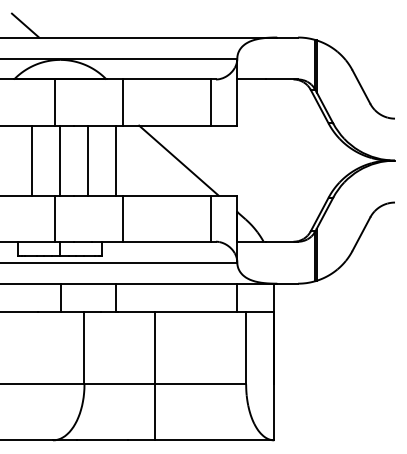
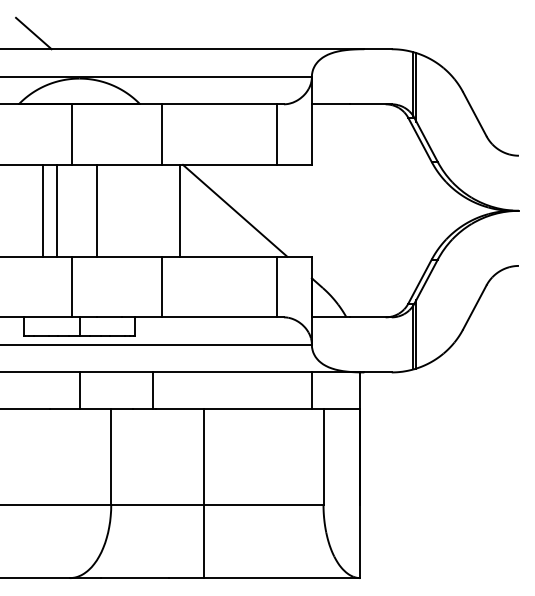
line: (60, 160) -> (56, 210), moved
line: (88, 160) -> (97, 210), moved
line: (115, 160) -> (179, 210), moved

